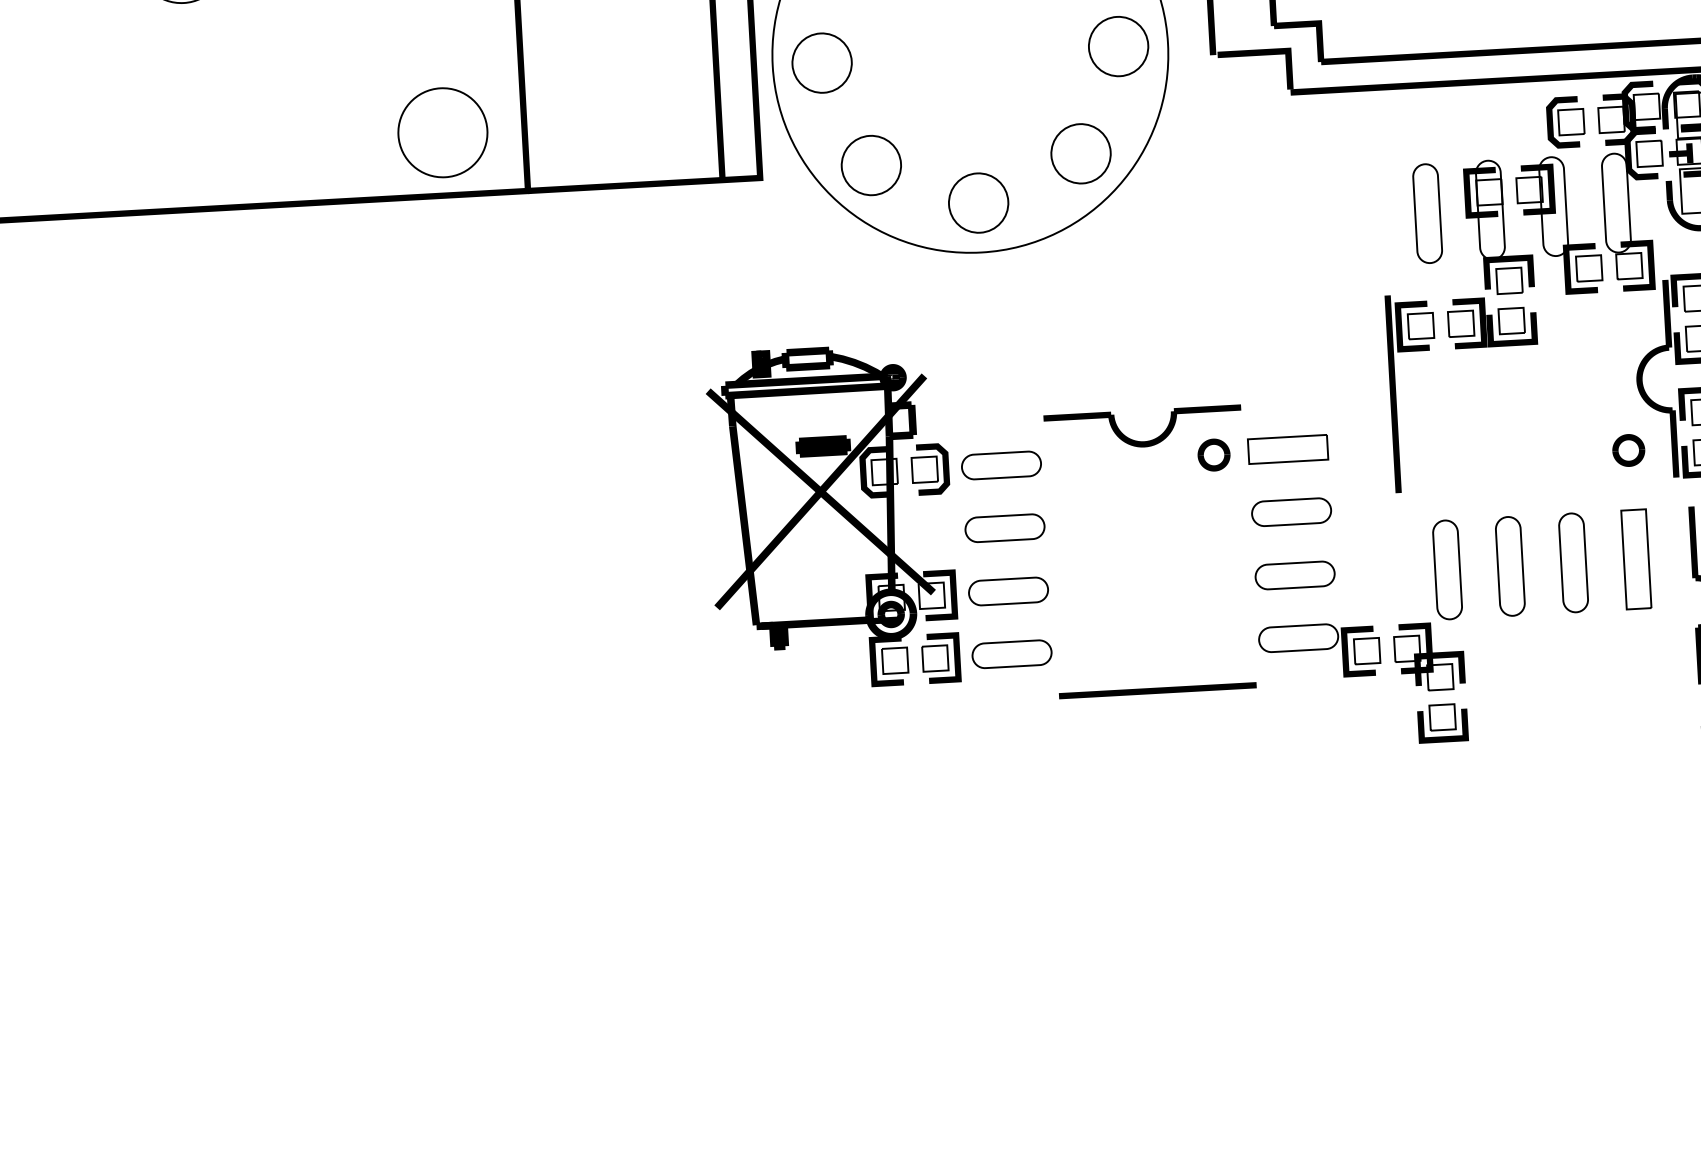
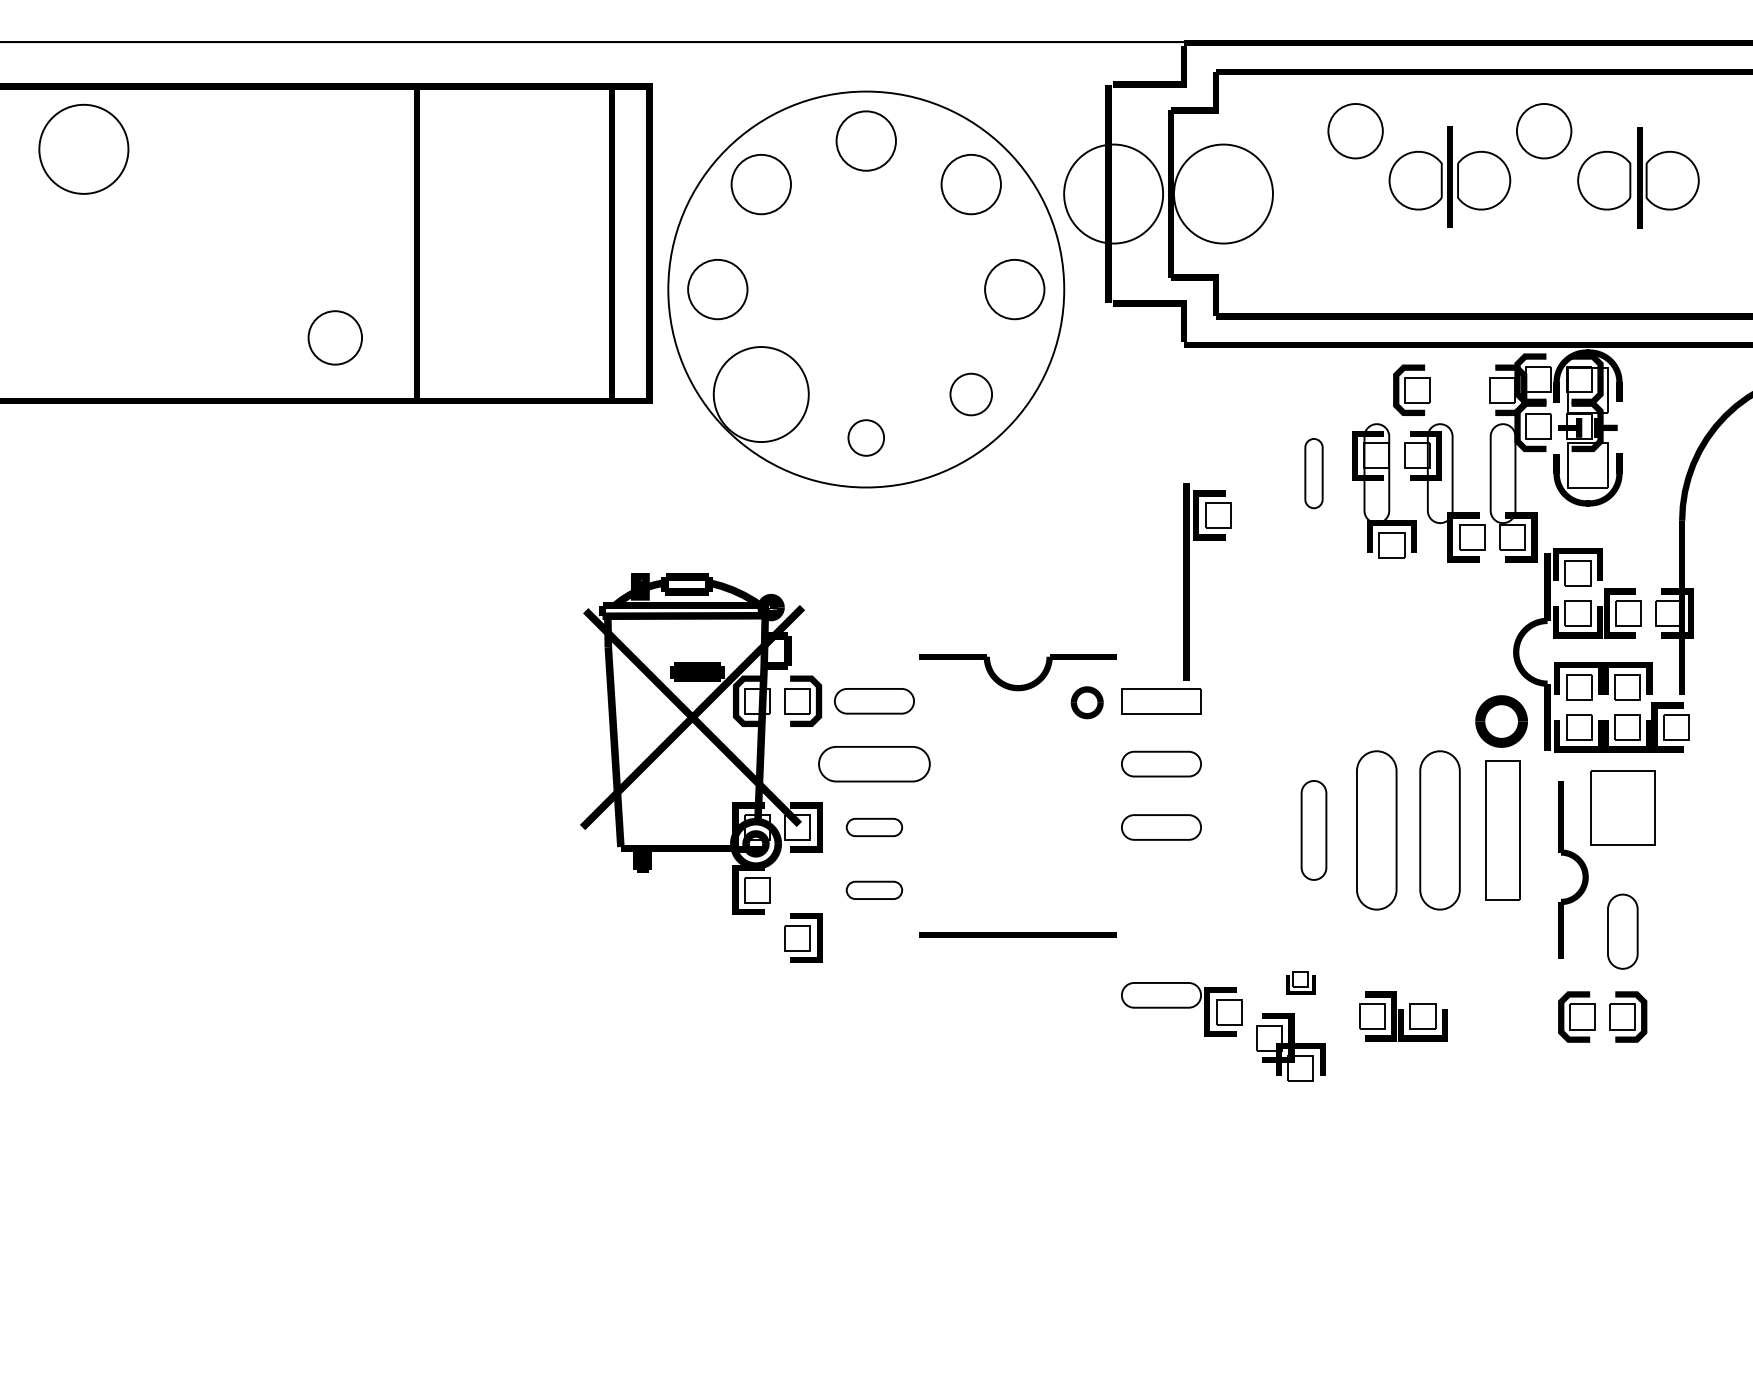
part: (1565, 121) -> (1411, 389), moved
circle: (442, 132) -> (334, 337), size x0.6
circle: (1080, 153) -> (970, 394), size x0.7
circle: (870, 165) -> (760, 394), size x1.6
circle: (977, 202) -> (865, 437), size x0.6
part: (1427, 213) -> (1313, 473), size x0.7
part: (1492, 322) -> (1403, 1016), moved
part: (1396, 393) -> (1189, 581), moved
part: (1628, 449) -> (1501, 720), size x1.6
part: (1005, 527) -> (874, 763), size x1.4
part: (1635, 559) -> (1502, 830), size x1.4
part: (1573, 562) -> (1440, 830), size x1.6
part: (1509, 566) -> (1376, 830), size x1.6
part: (1008, 591) -> (874, 827), size x0.7
part: (1319, 651) -> (1181, 1009), moved
part: (1012, 654) -> (874, 890), size x0.7
part: (941, 657) -> (803, 937), moved
part: (1428, 657) -> (1290, 1047), moved
part: (1442, 723) -> (1300, 983), size x0.6

